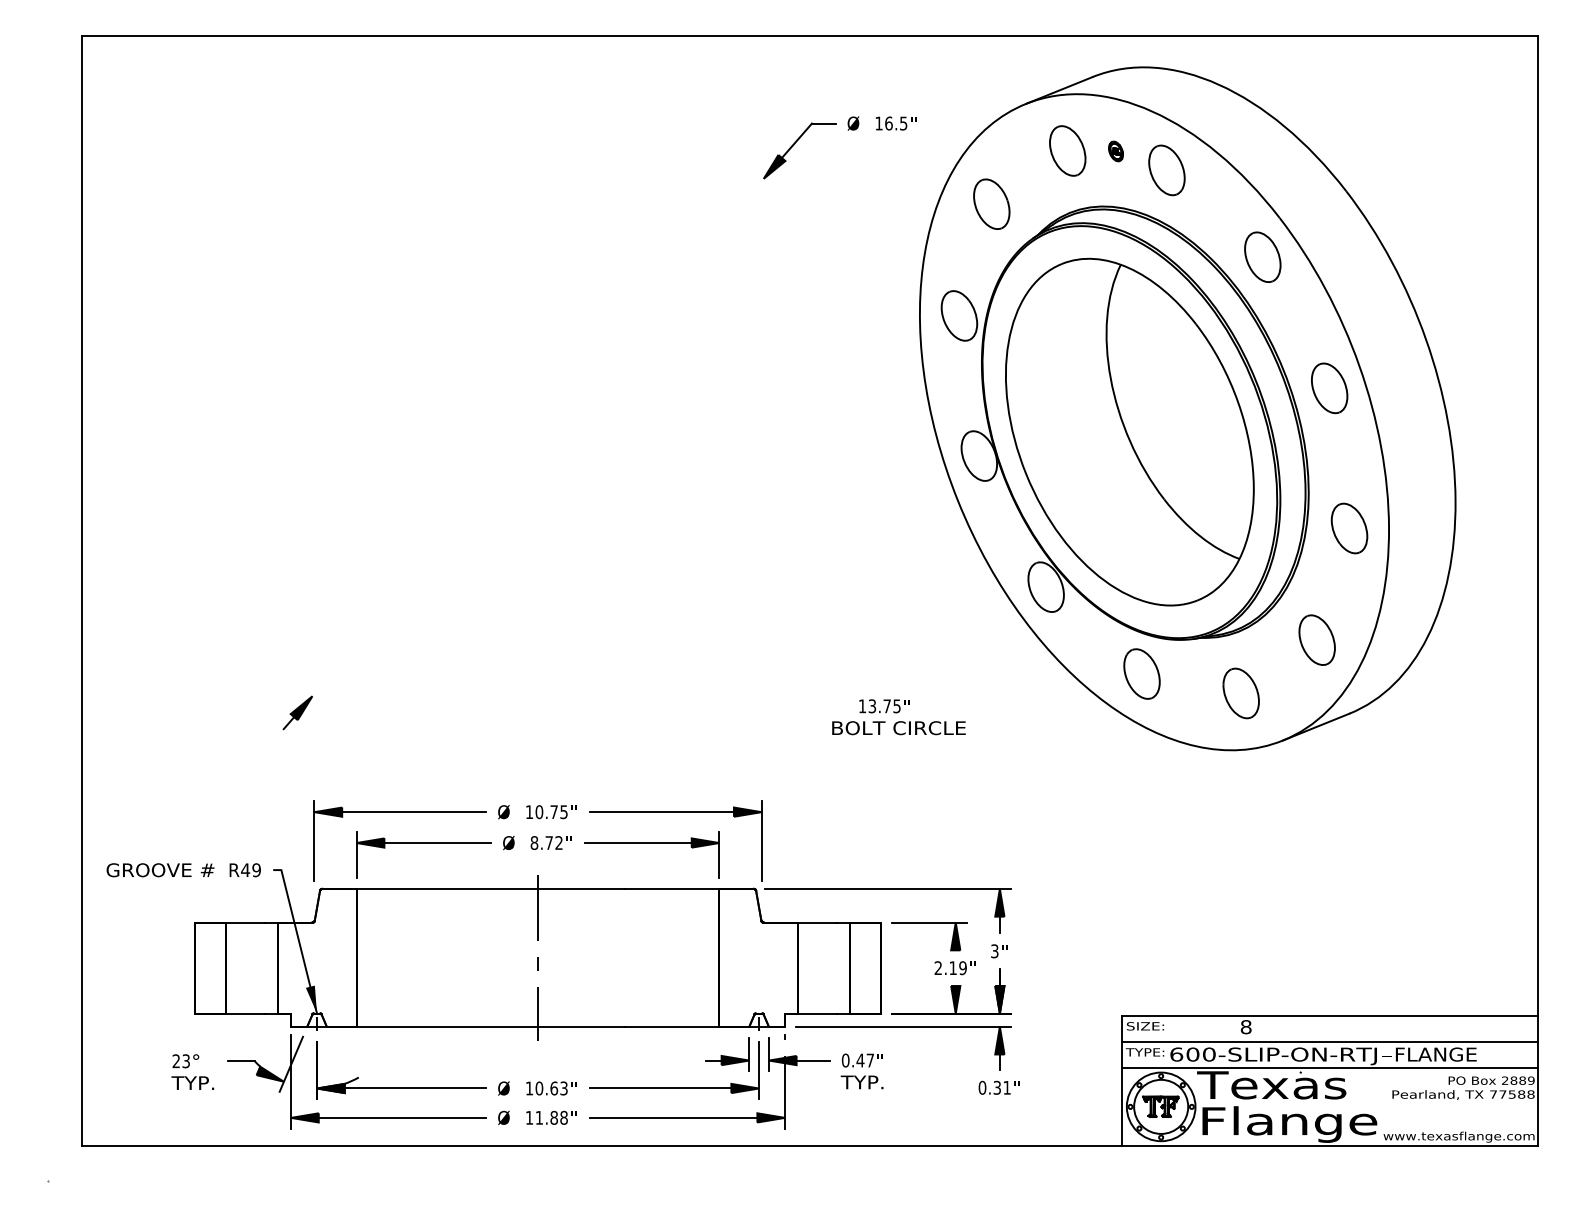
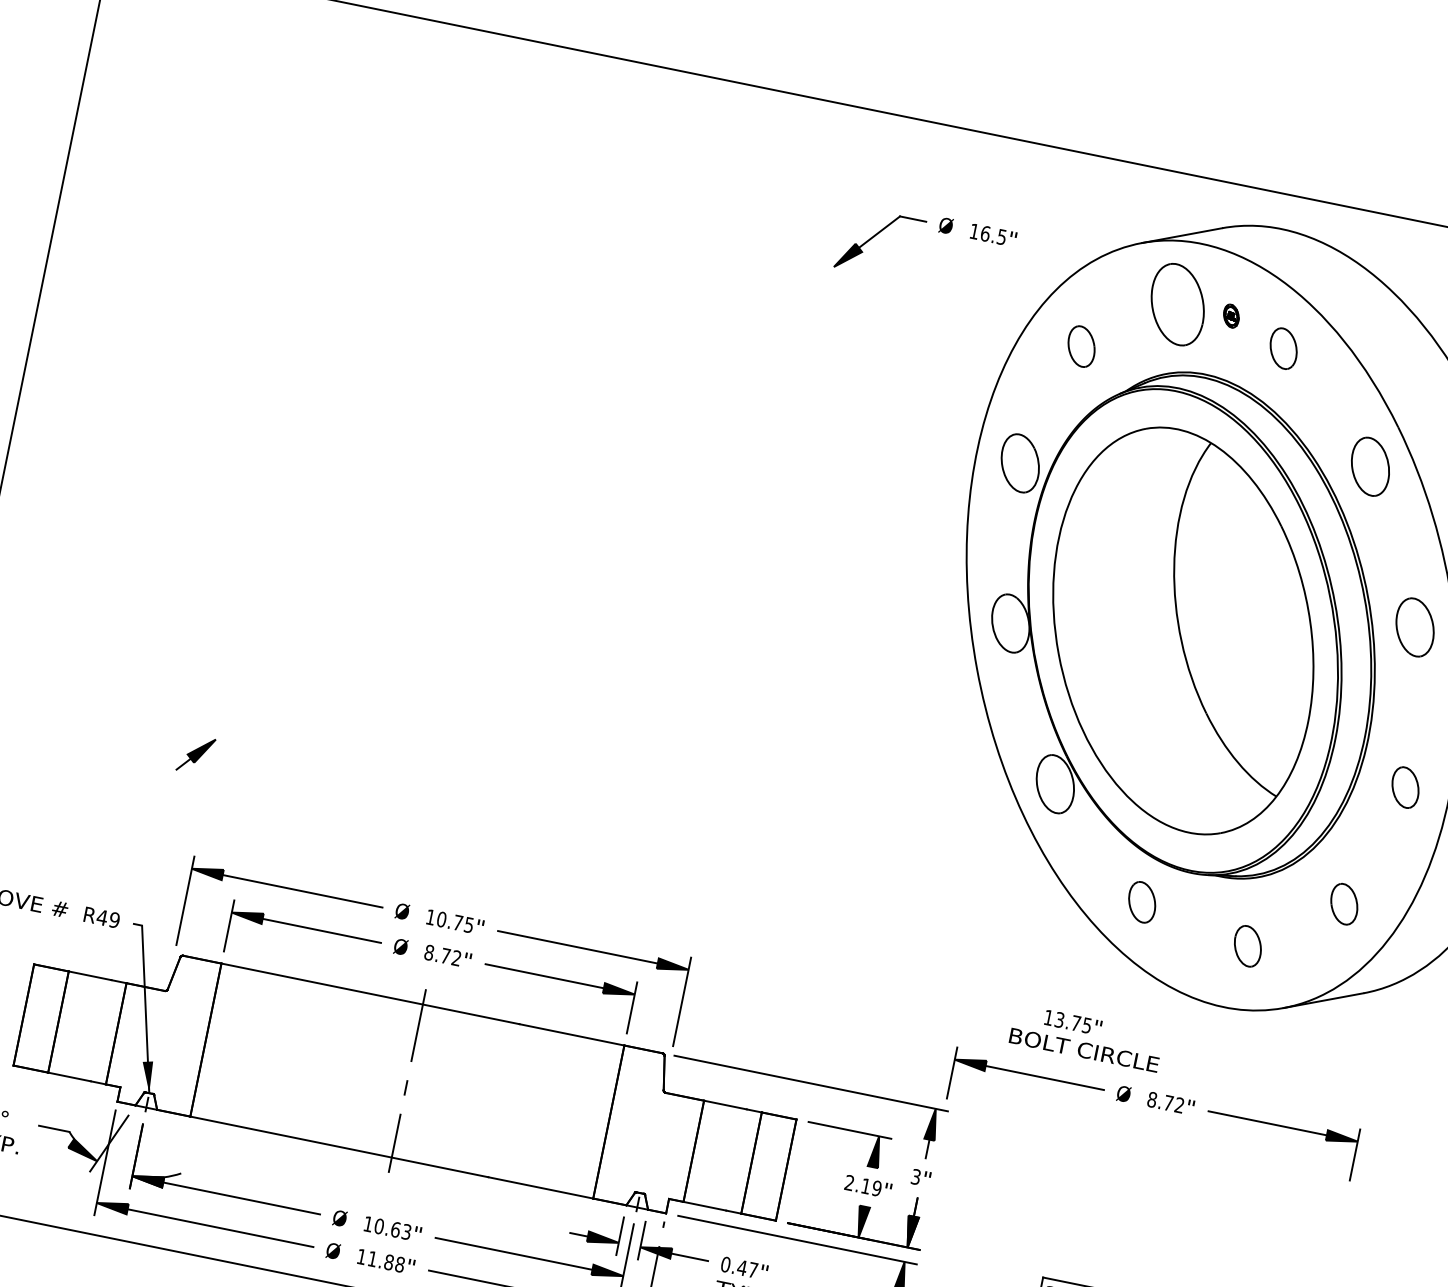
part: (1067, 150) -> (1177, 304), size x1.4
part: (1166, 170) -> (1283, 348), size x0.7
part: (991, 203) -> (1081, 345), size x0.7
part: (1349, 528) -> (1405, 787), size x0.7
part: (1316, 639) -> (1343, 903), size x0.7
part: (1141, 673) -> (1141, 901), size x0.7
part: (1240, 693) -> (1247, 946), size x0.7
text: (898, 717) -> (1086, 1038), moved
part: (1188, 854) -> (1153, 1113), added

